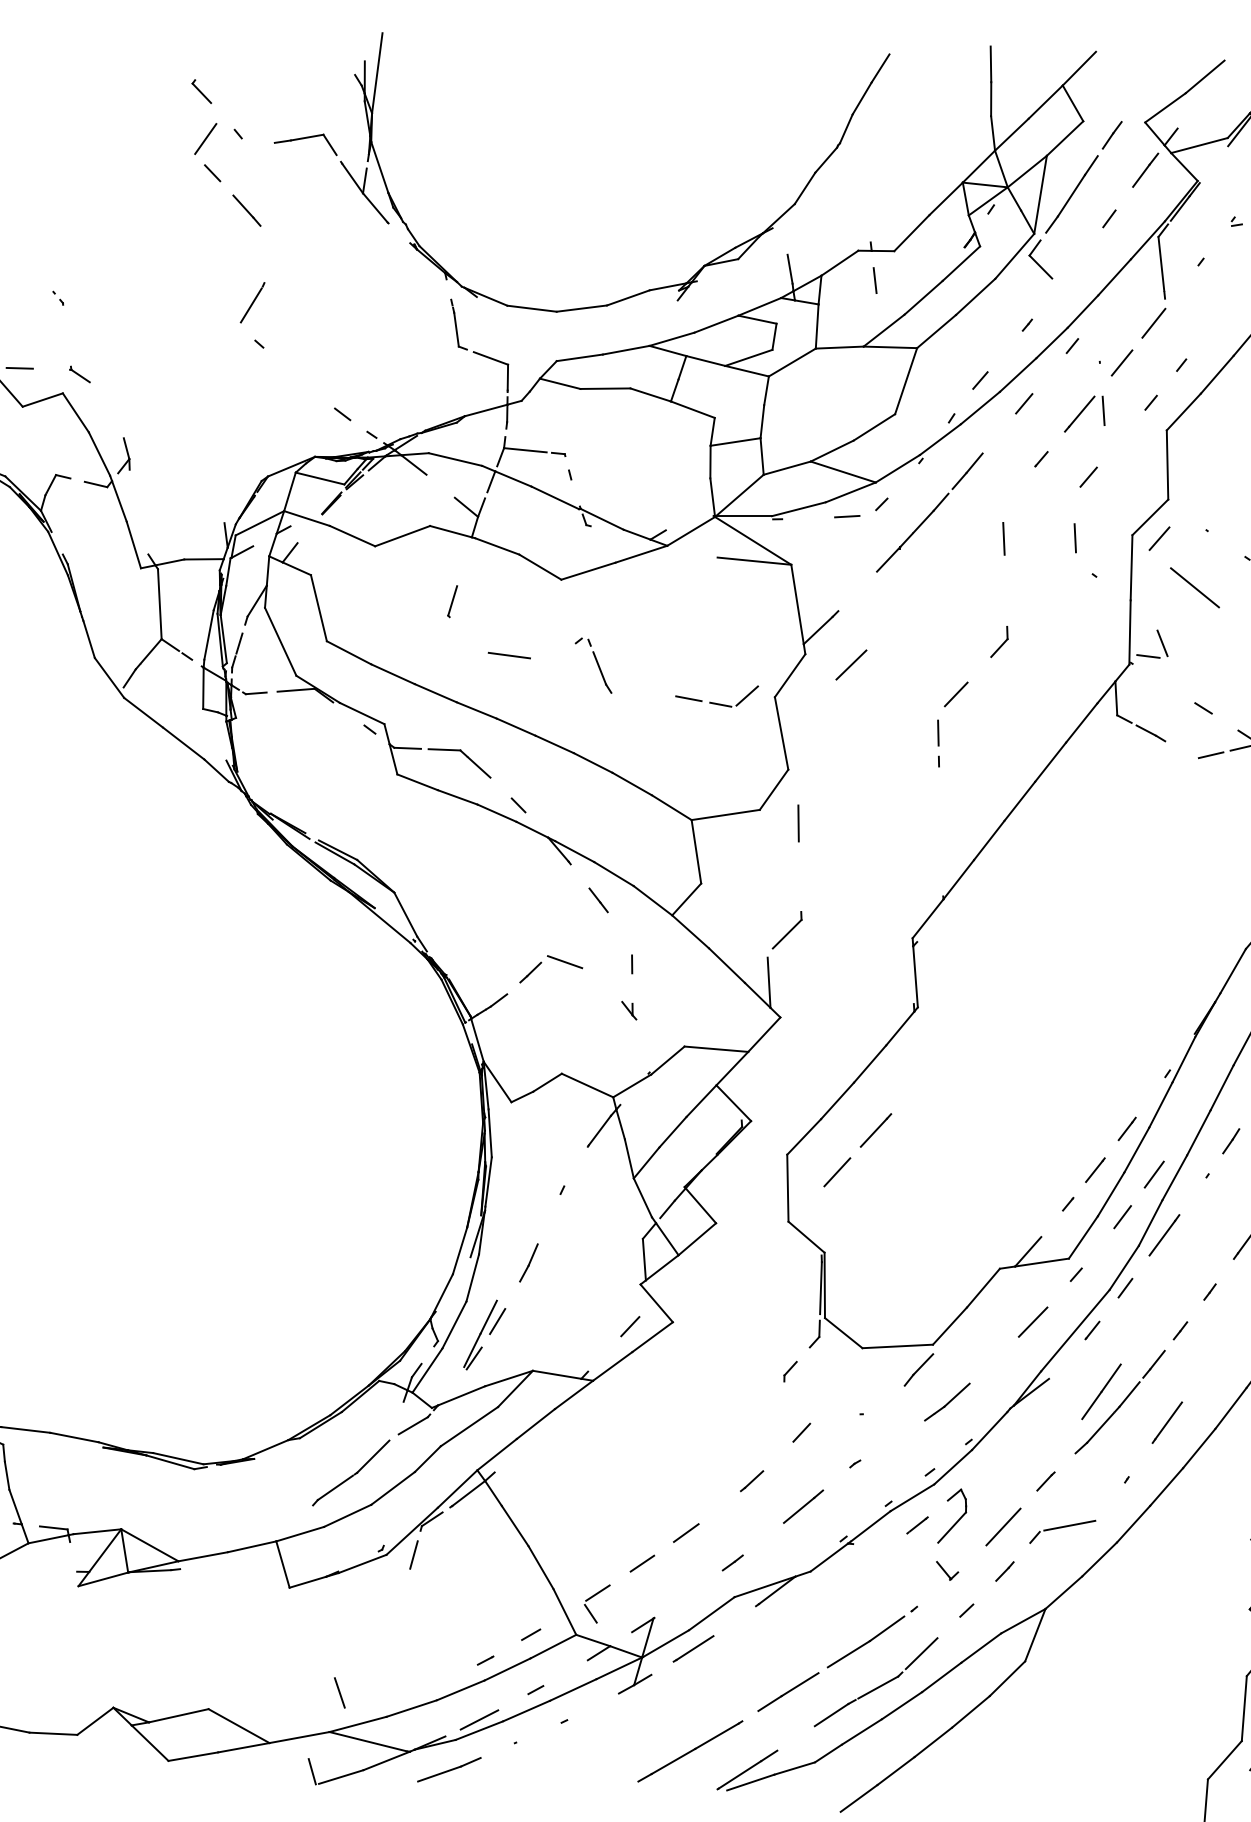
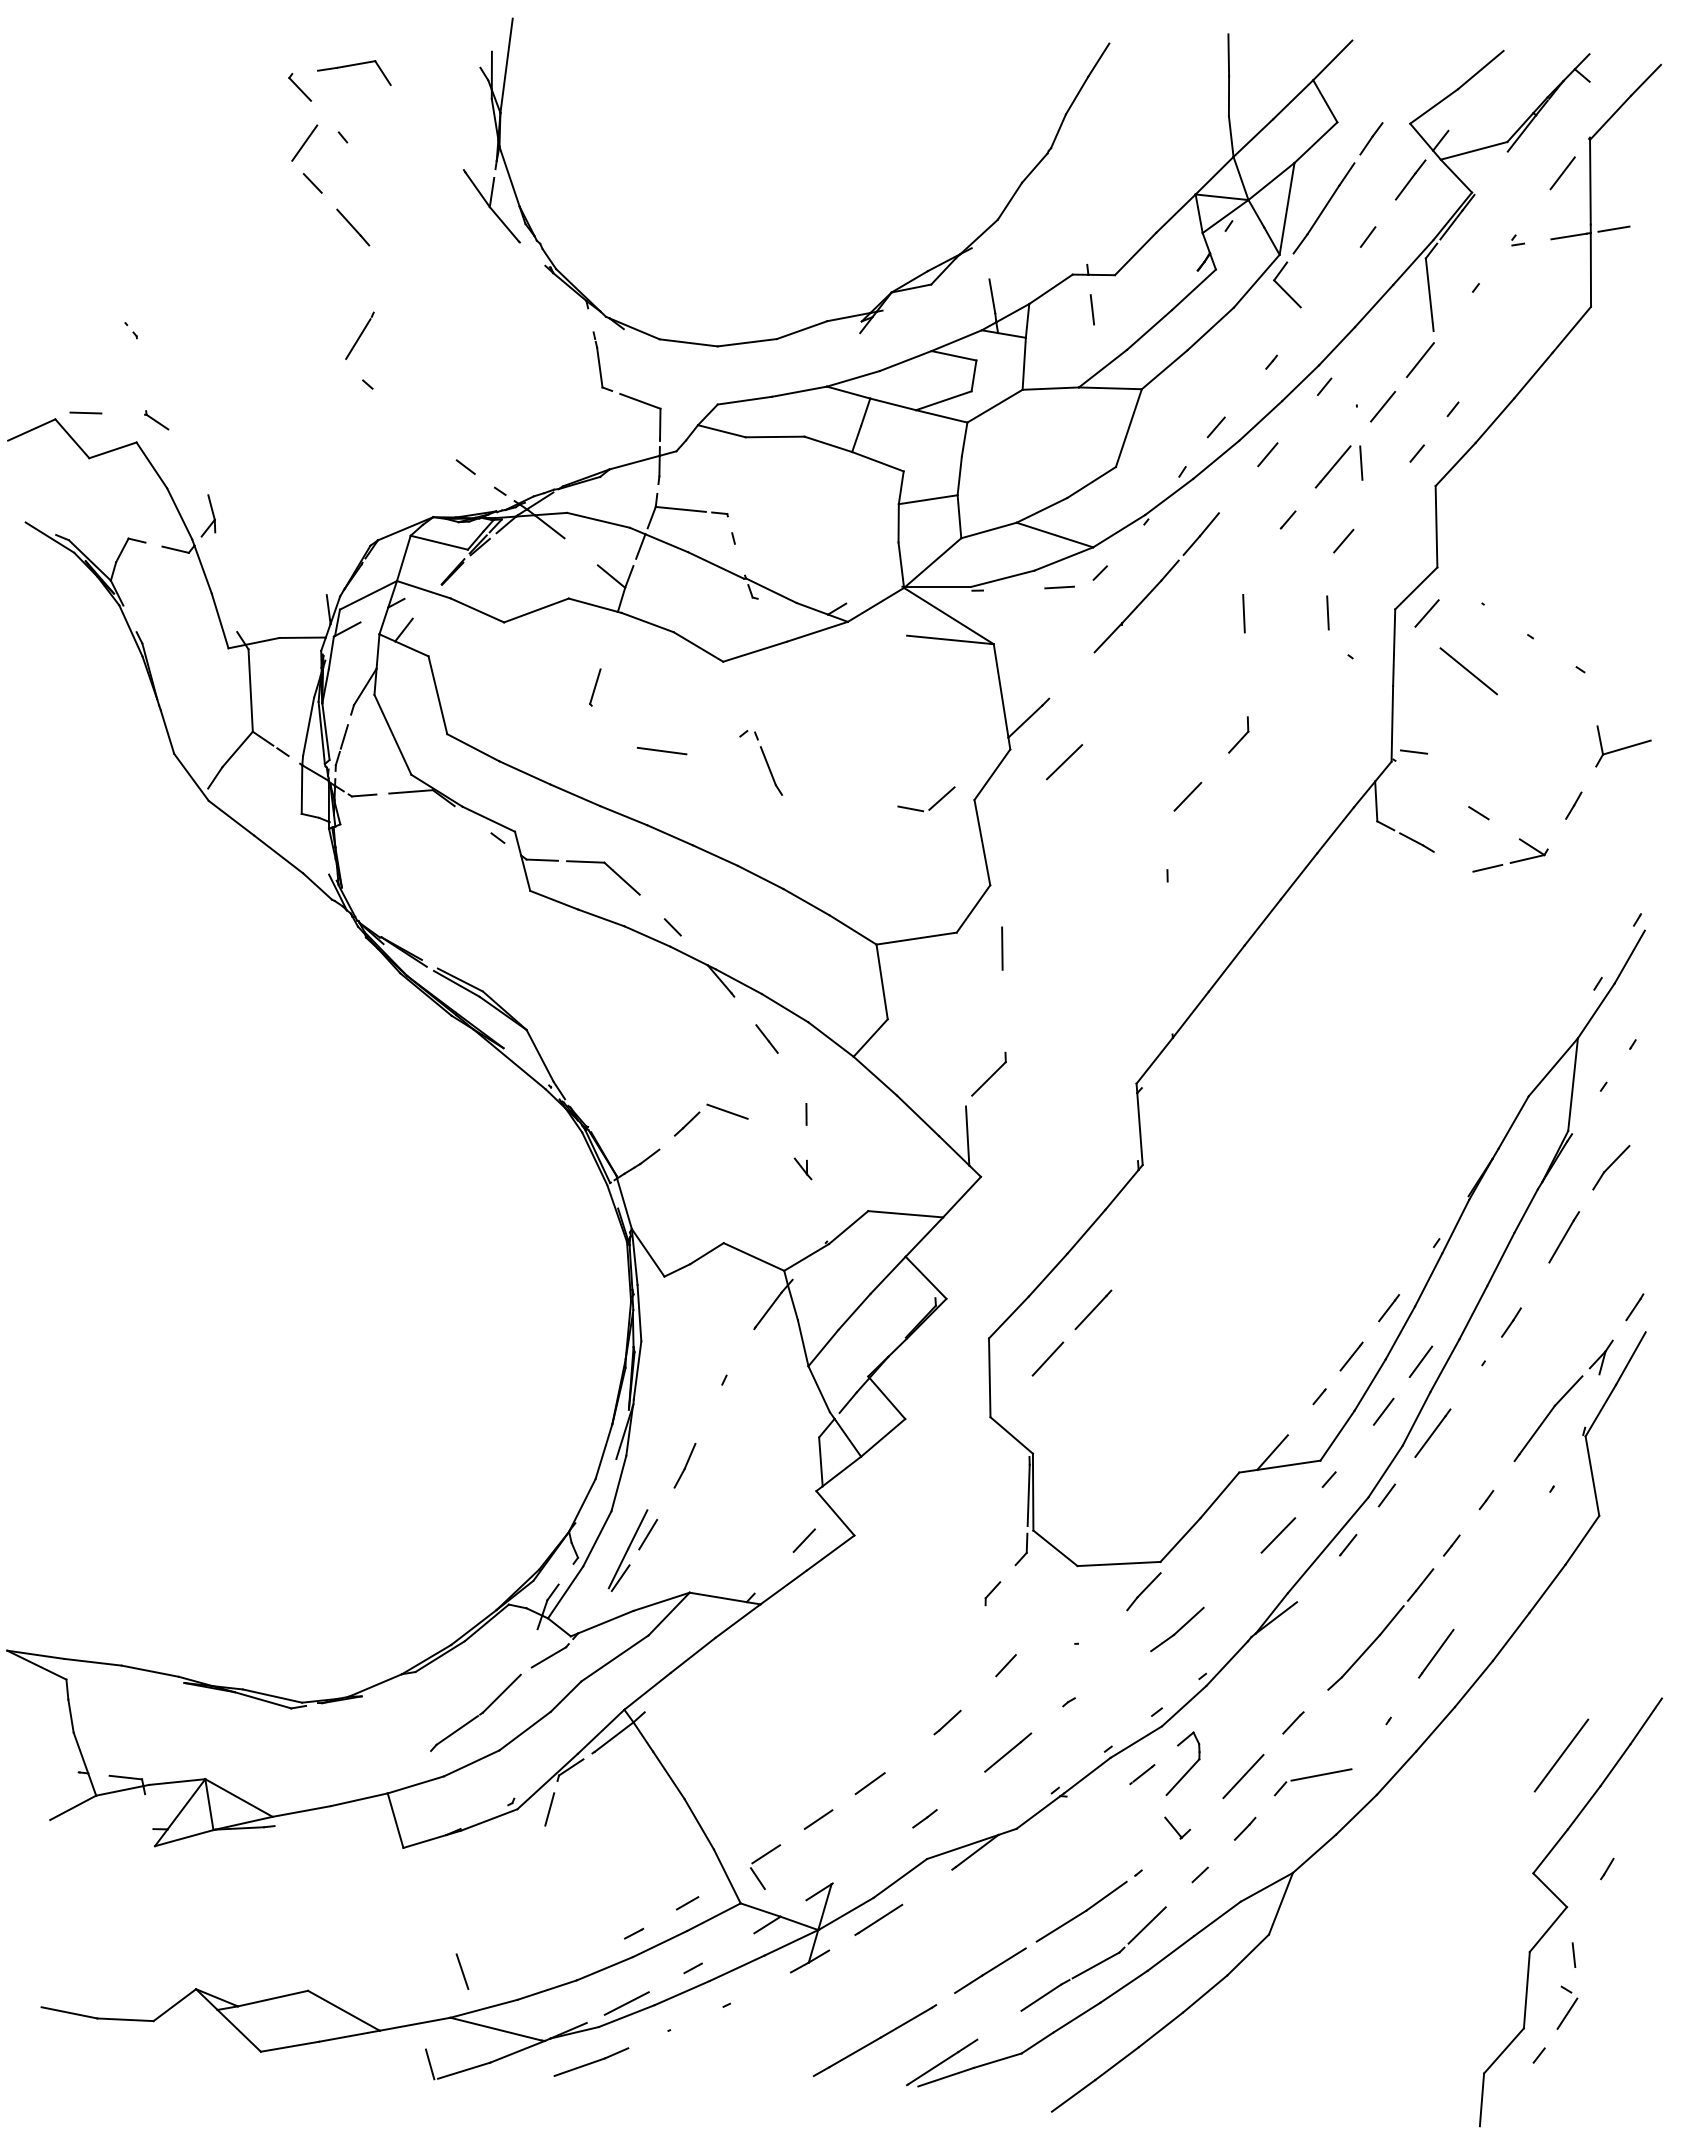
part: (304, 139) -> (352, 66), moved
line: (1162, 643) -> (1430, 736), removed
line: (689, 698) -> (873, 801), removed
line: (938, 732) -> (1166, 841), removed
line: (1101, 1391) -> (1358, 1617), removed

